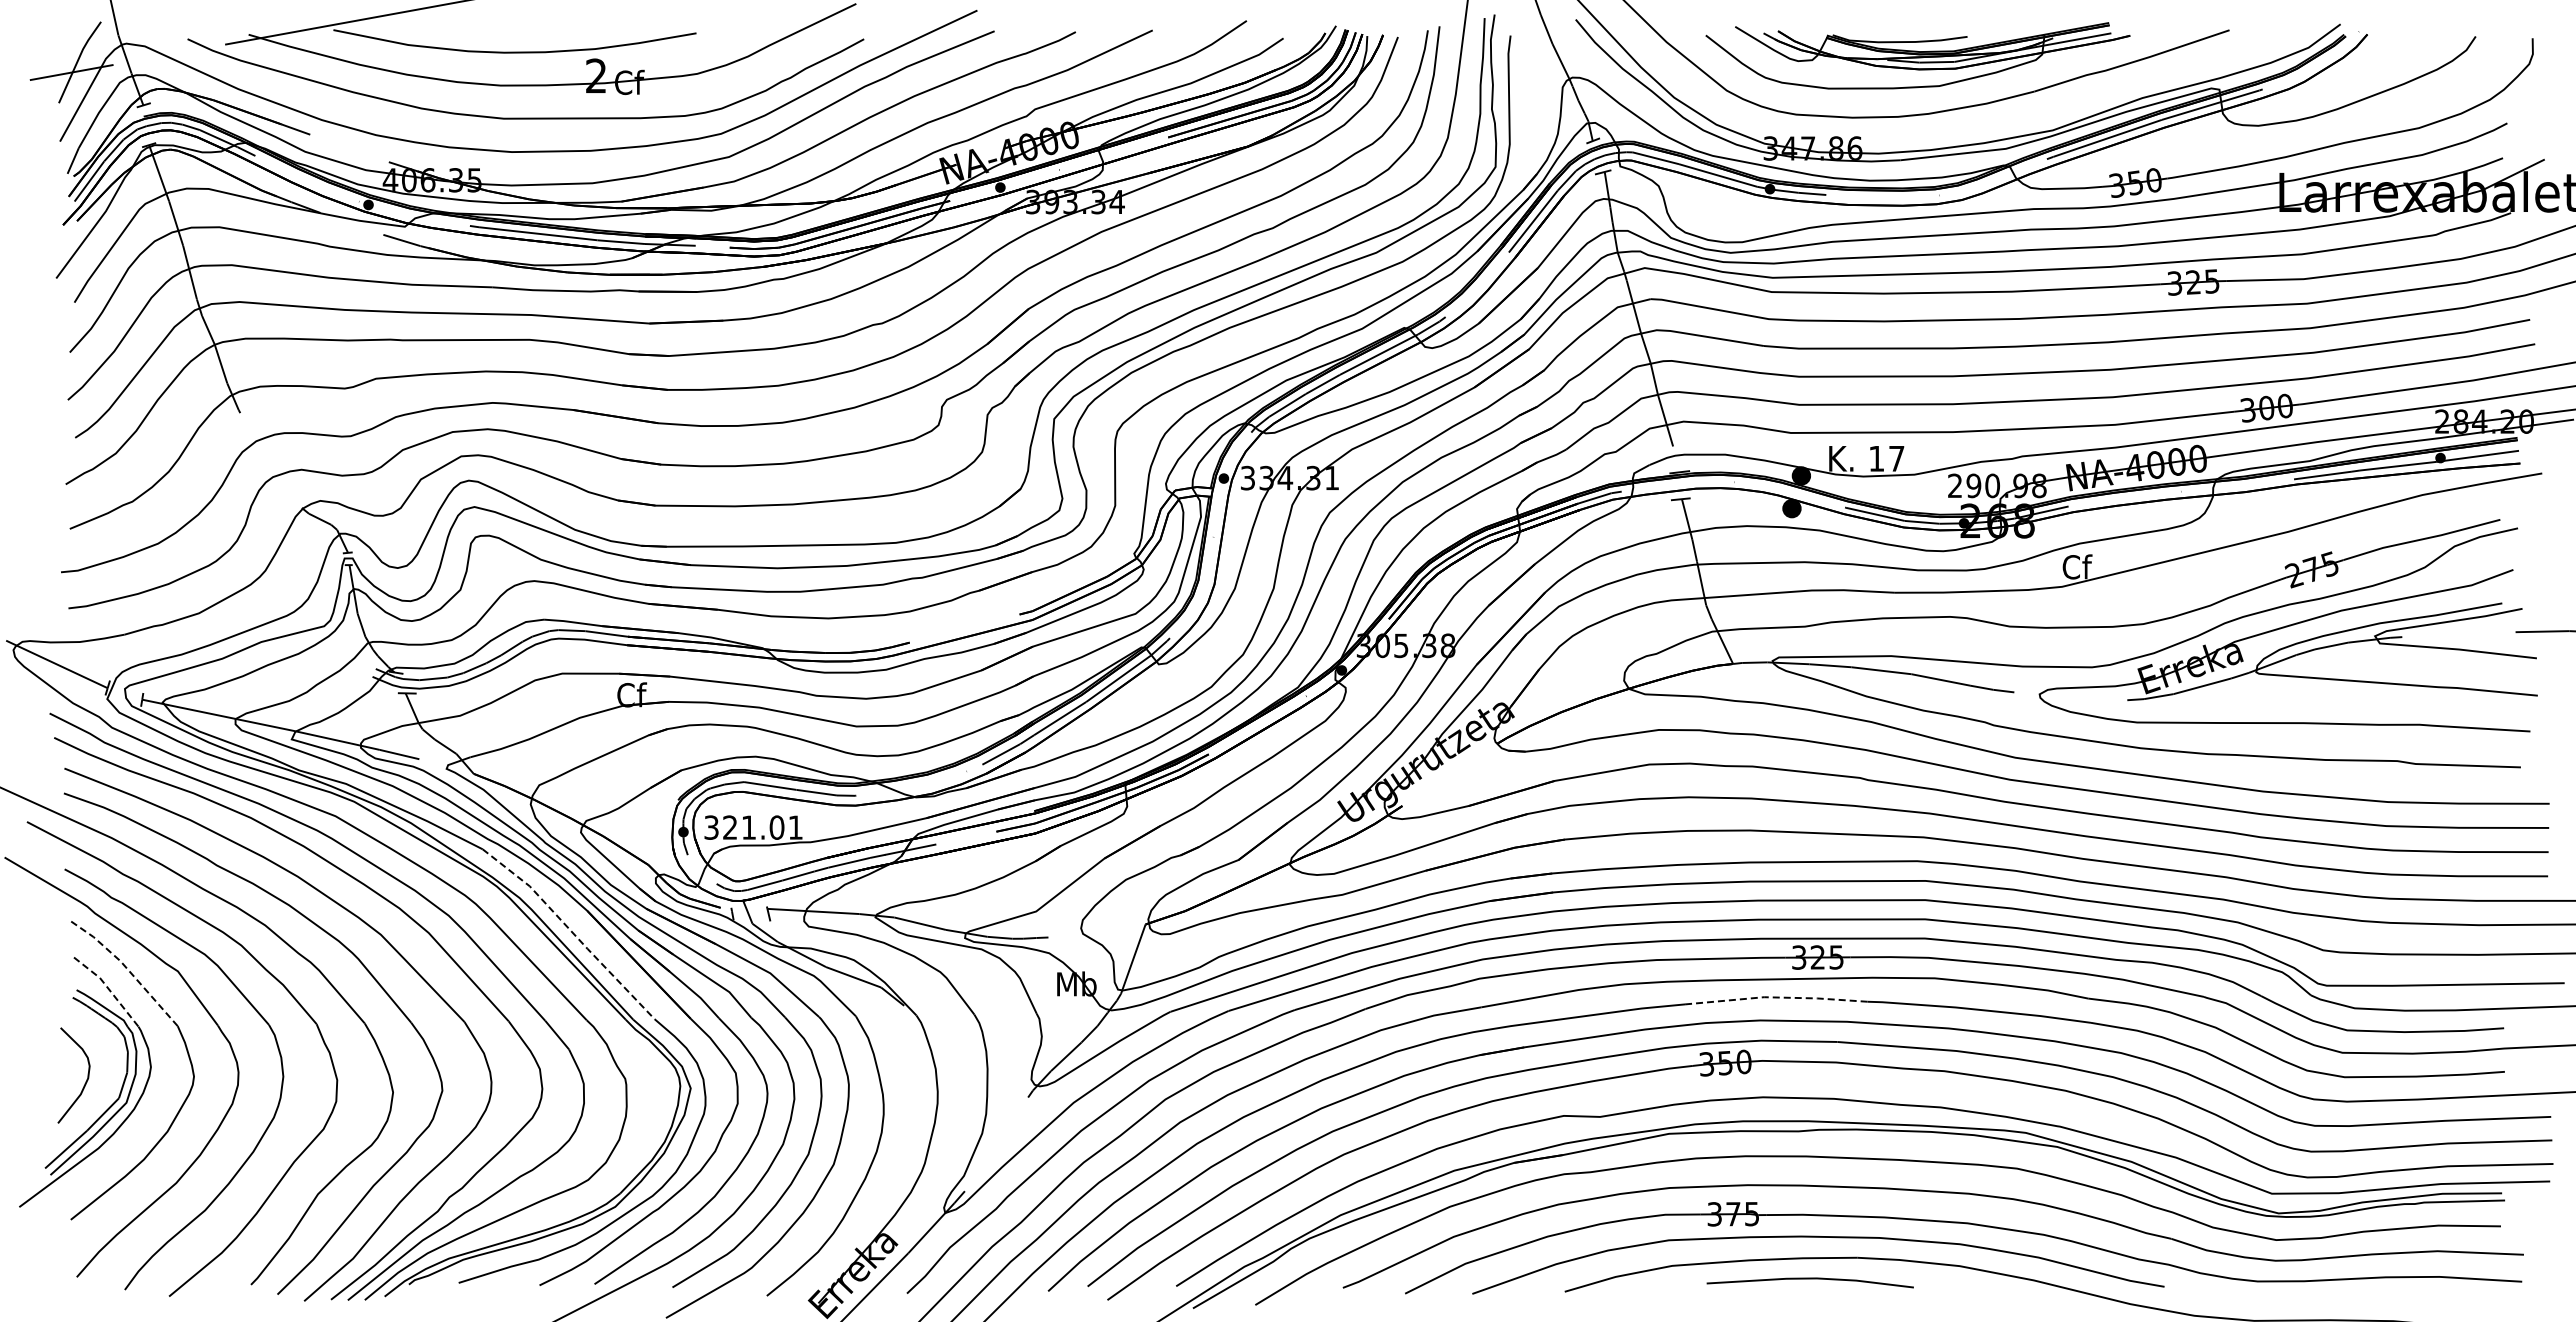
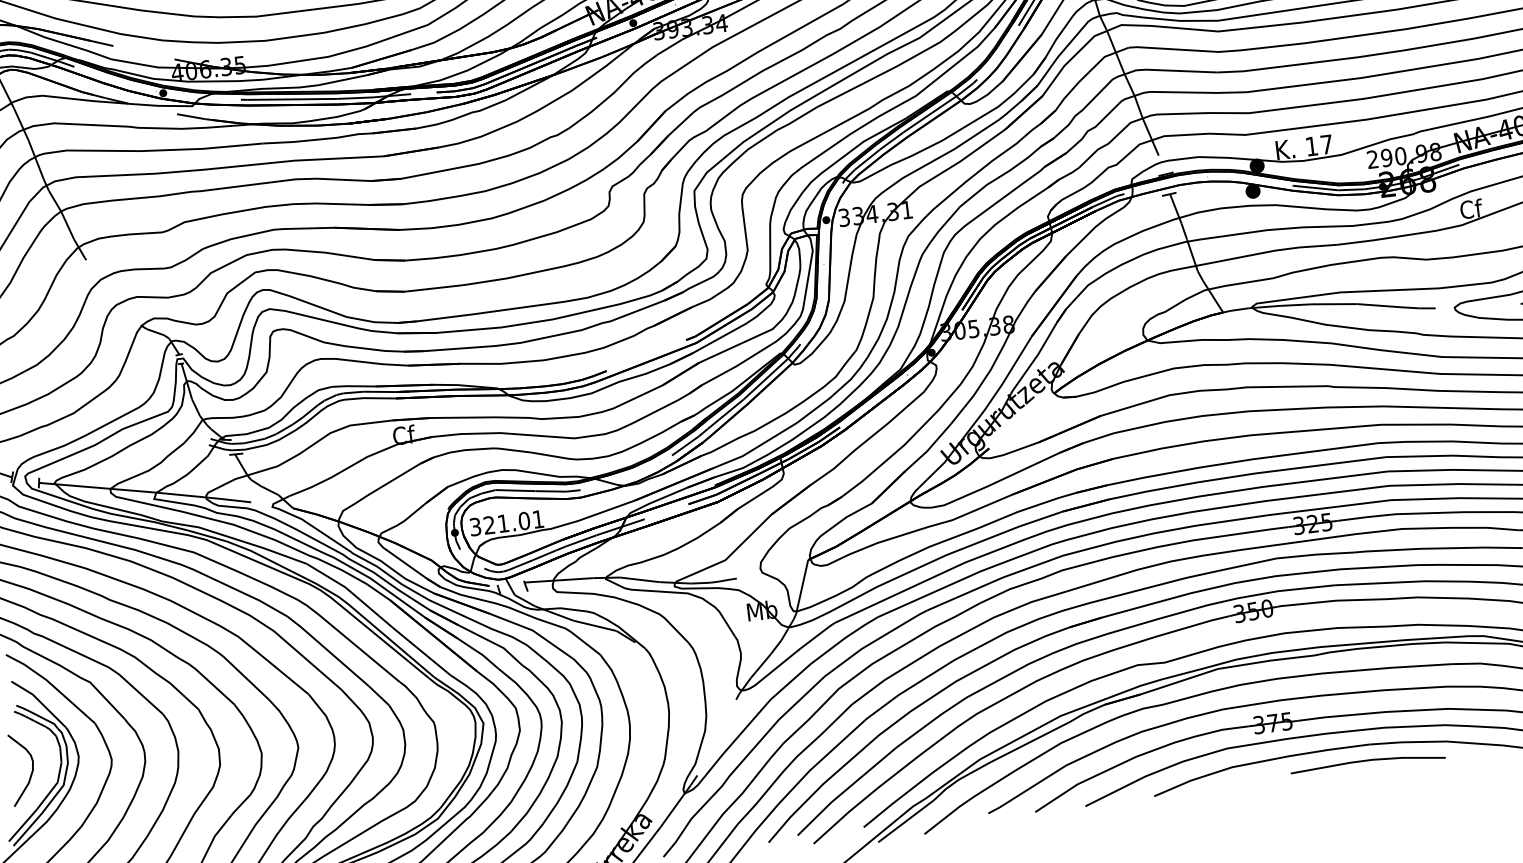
line: (571, 931) -> (380, 617), dashed -> solid
line: (127, 968) -> (52, 684), dashed -> solid
line: (108, 988) -> (39, 701), dashed -> solid
line: (1776, 997) -> (1285, 557), dashed -> solid
line: (1809, 1279) -> (1367, 761), moved

